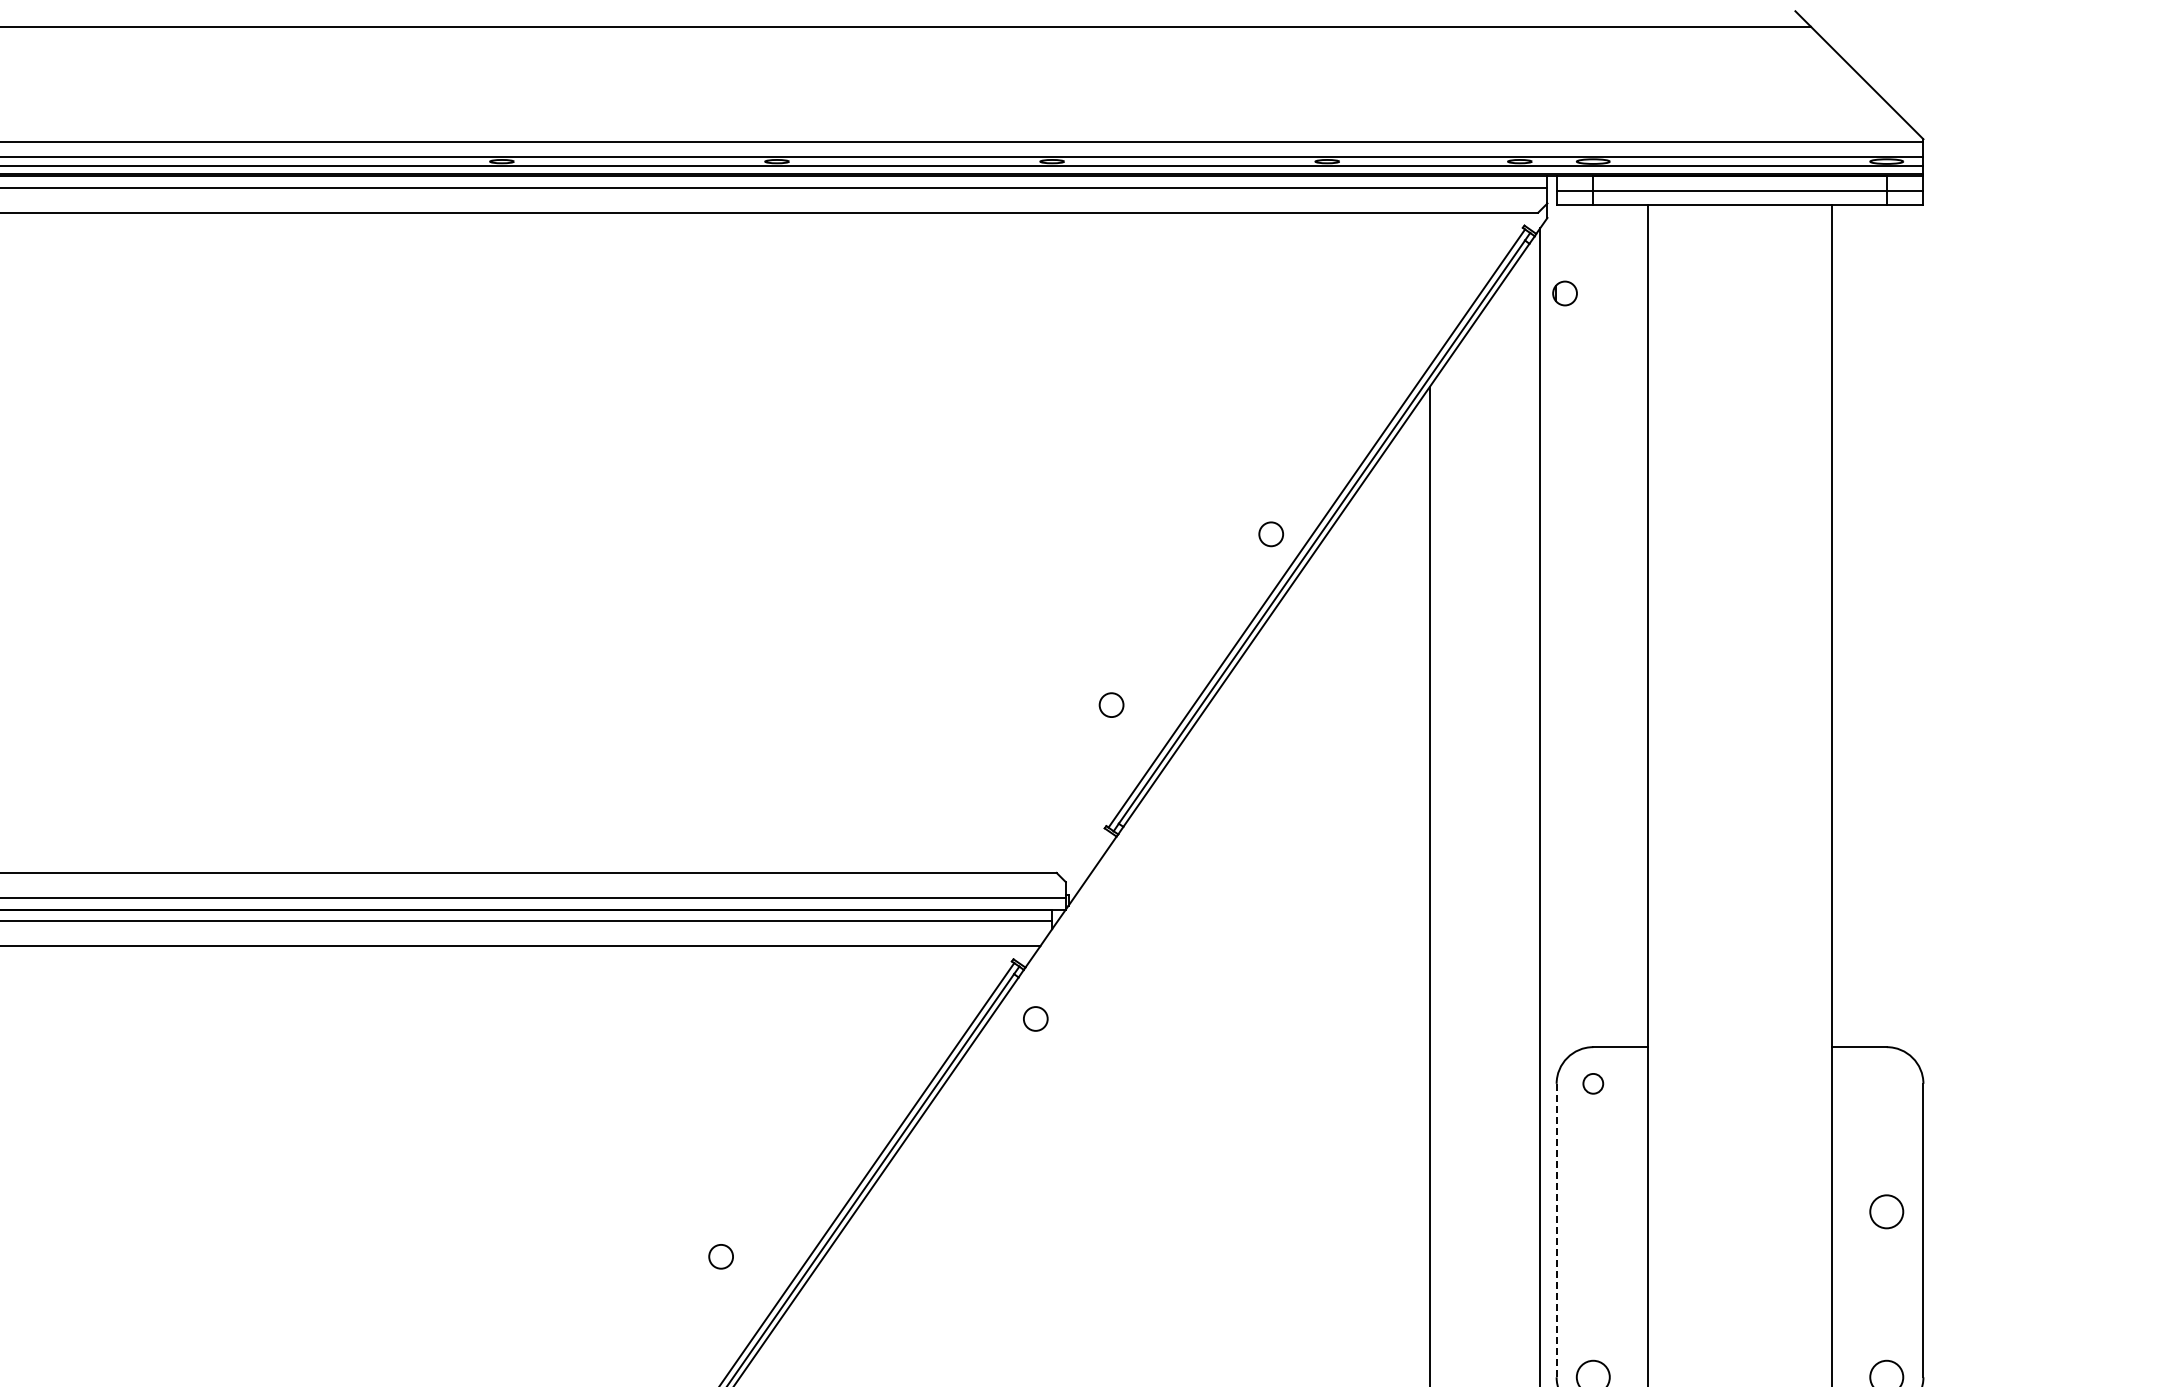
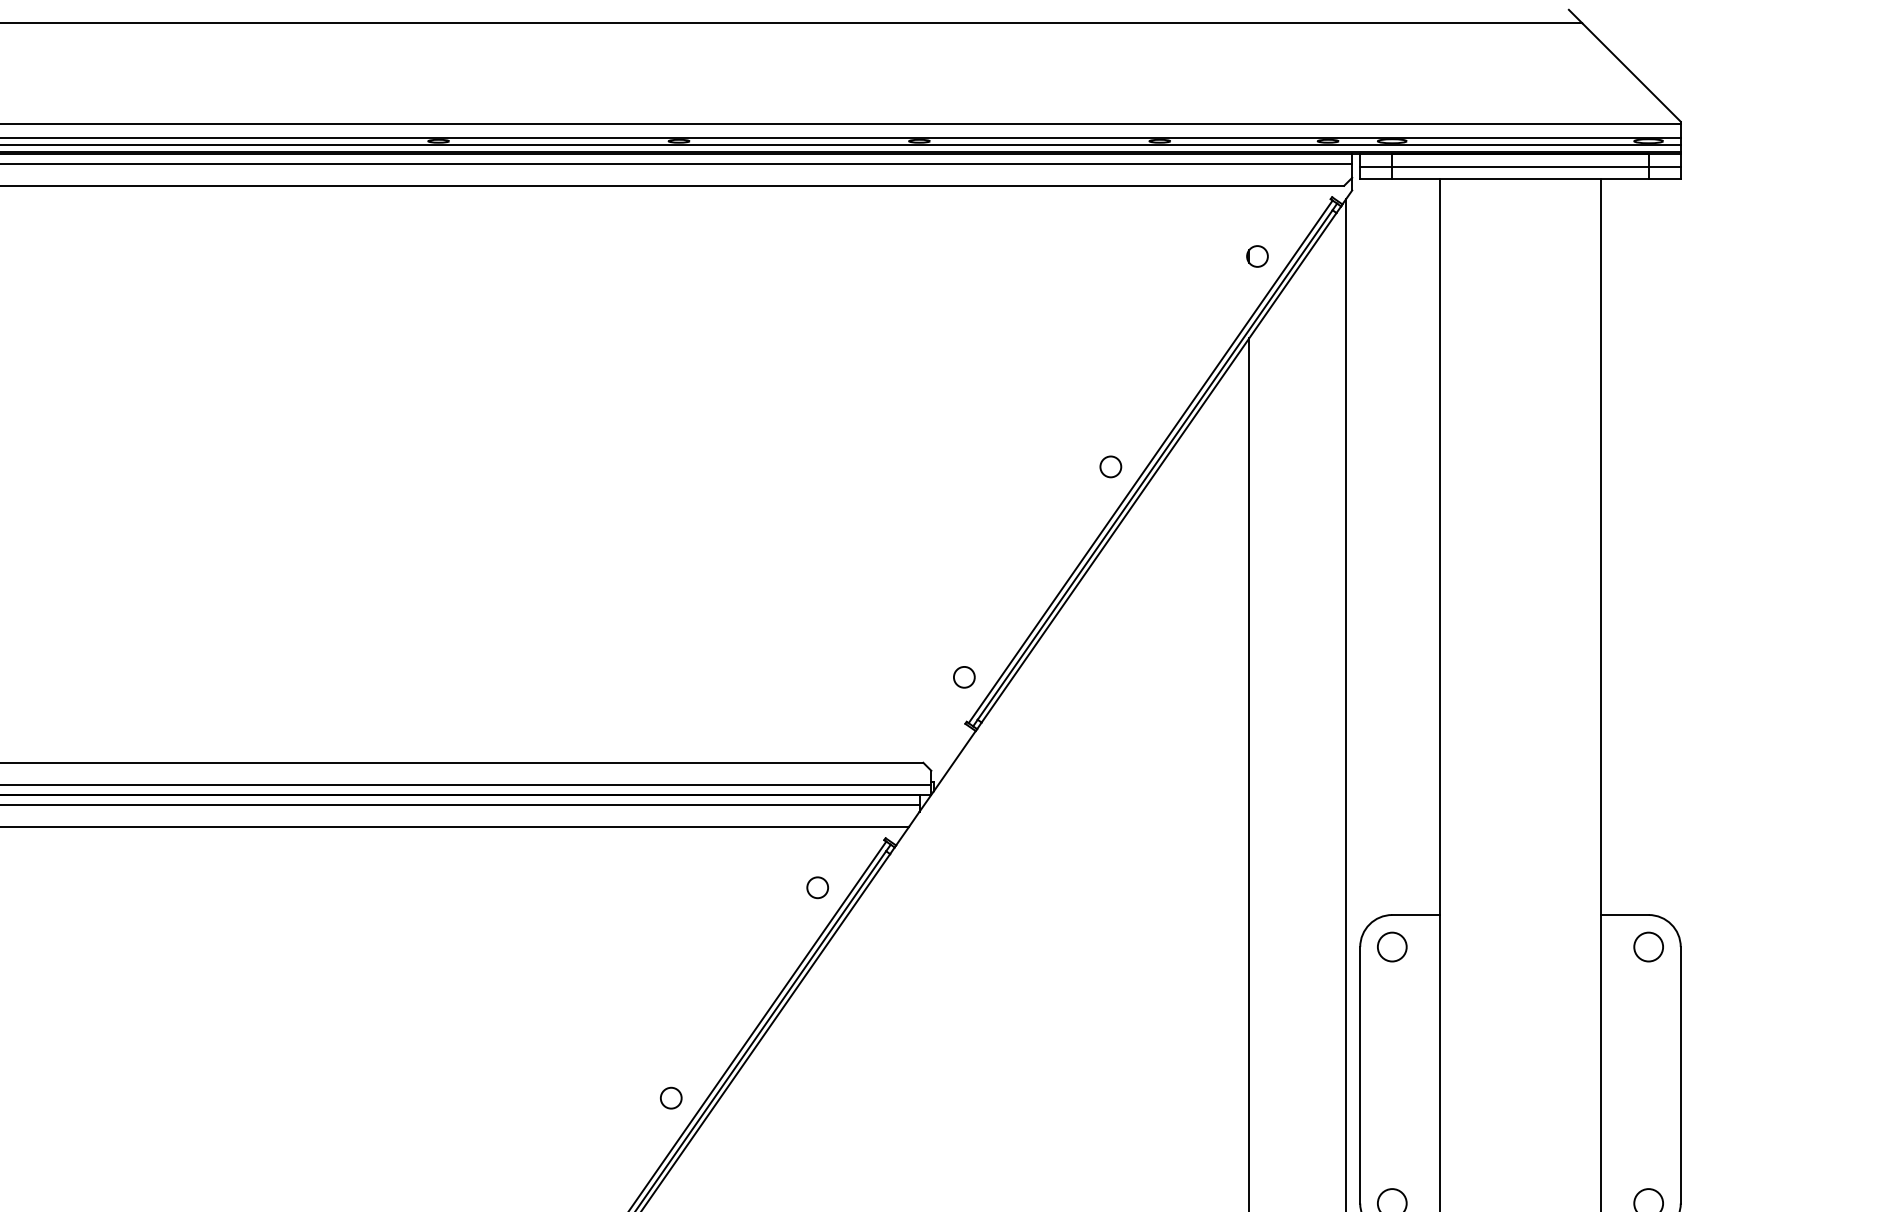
part: (1564, 293) -> (1257, 256), moved
circle: (1111, 704) -> (964, 676), moved
circle: (1035, 1018) -> (817, 887), moved
circle: (1592, 1083) -> (1391, 946), size x1.67
circle: (1886, 1211) -> (1648, 946), moved
line: (1556, 1230) -> (1360, 1075), dashed -> solid
circle: (720, 1256) -> (670, 1097), moved

